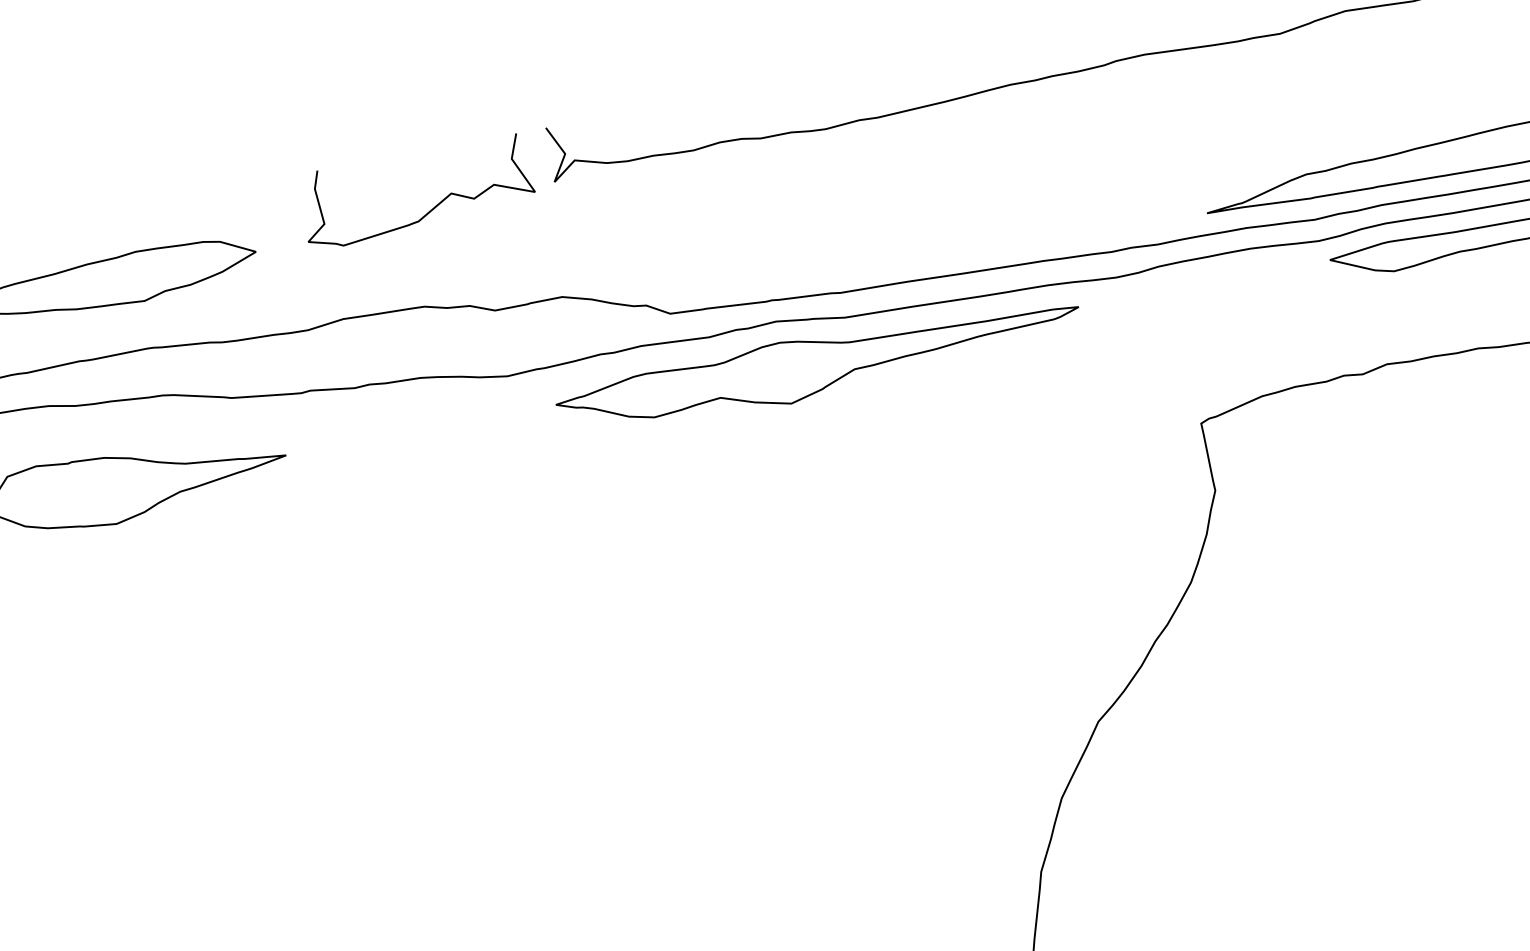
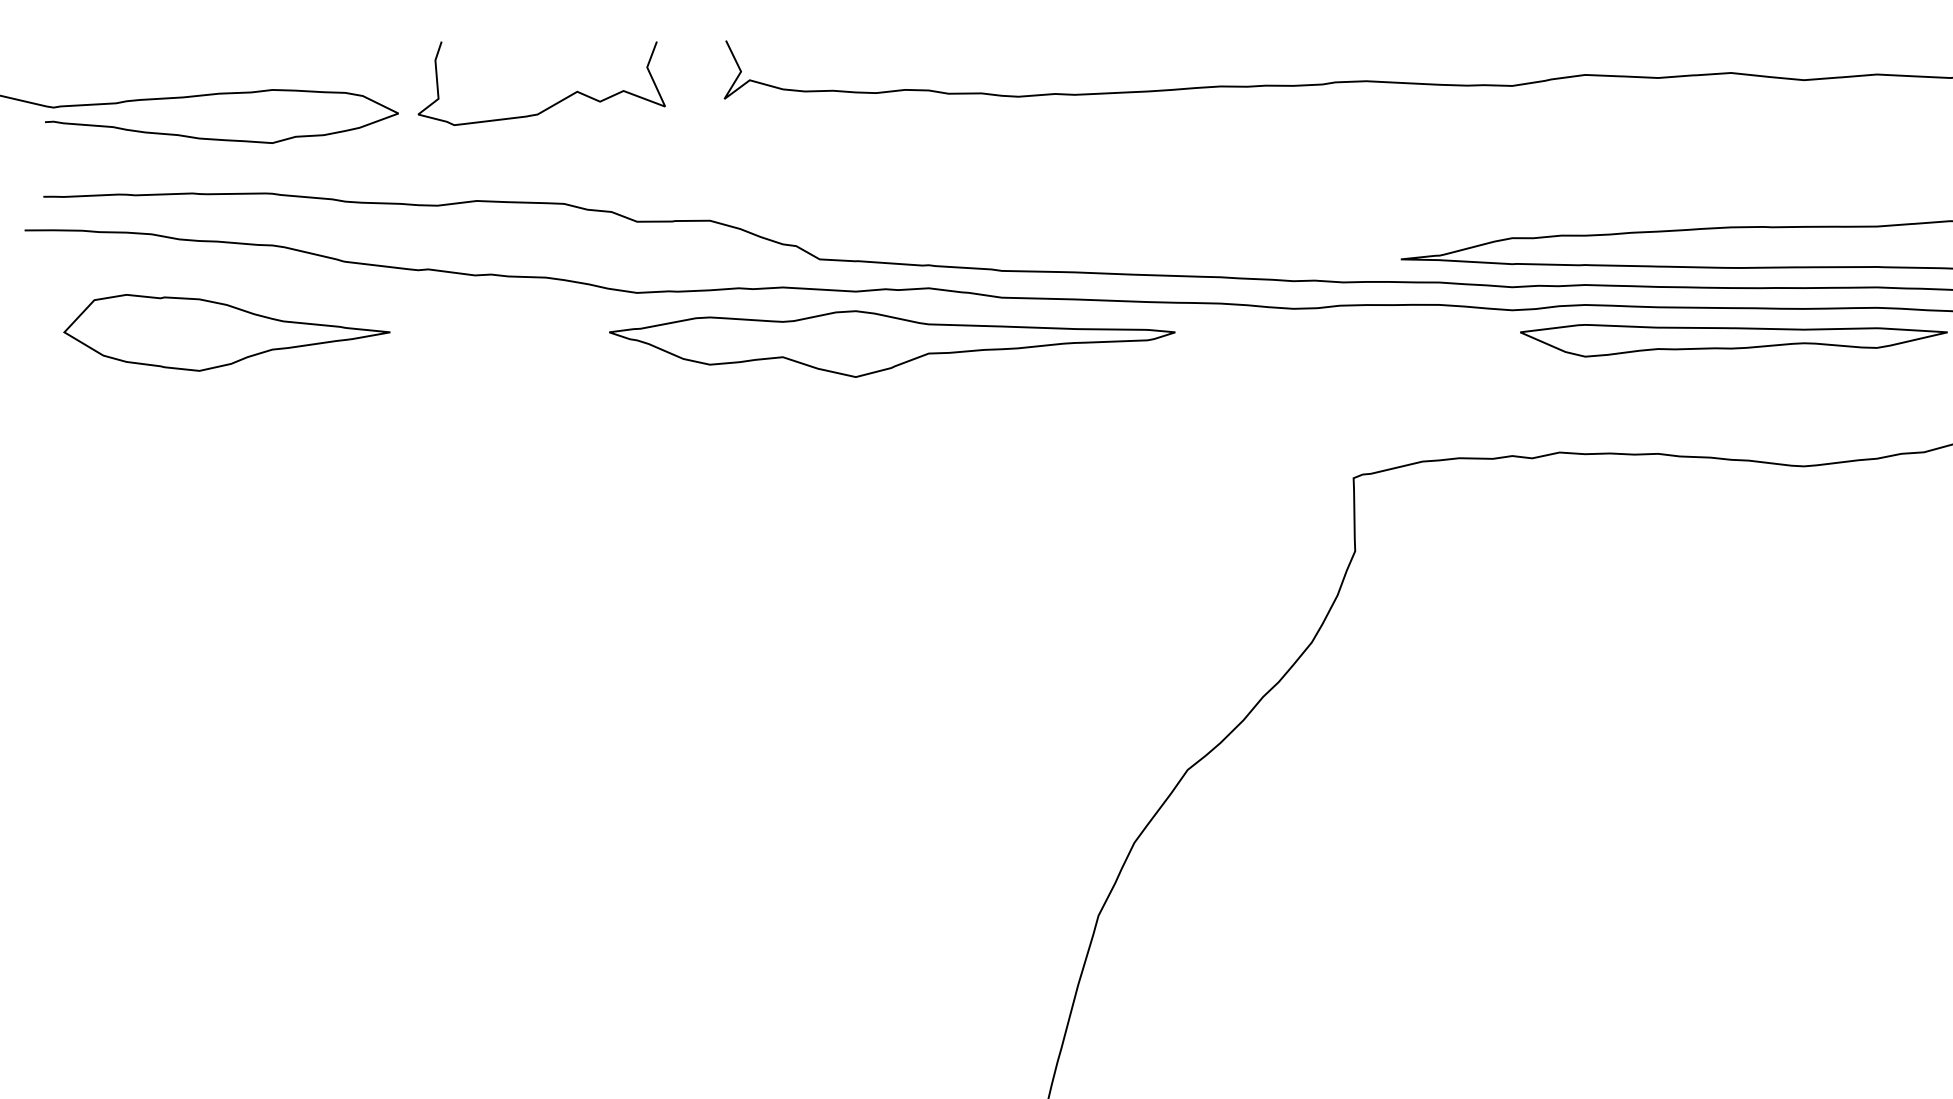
curve: (430, 209) -> (552, 104), moved
part: (819, 366) -> (892, 343), moved

